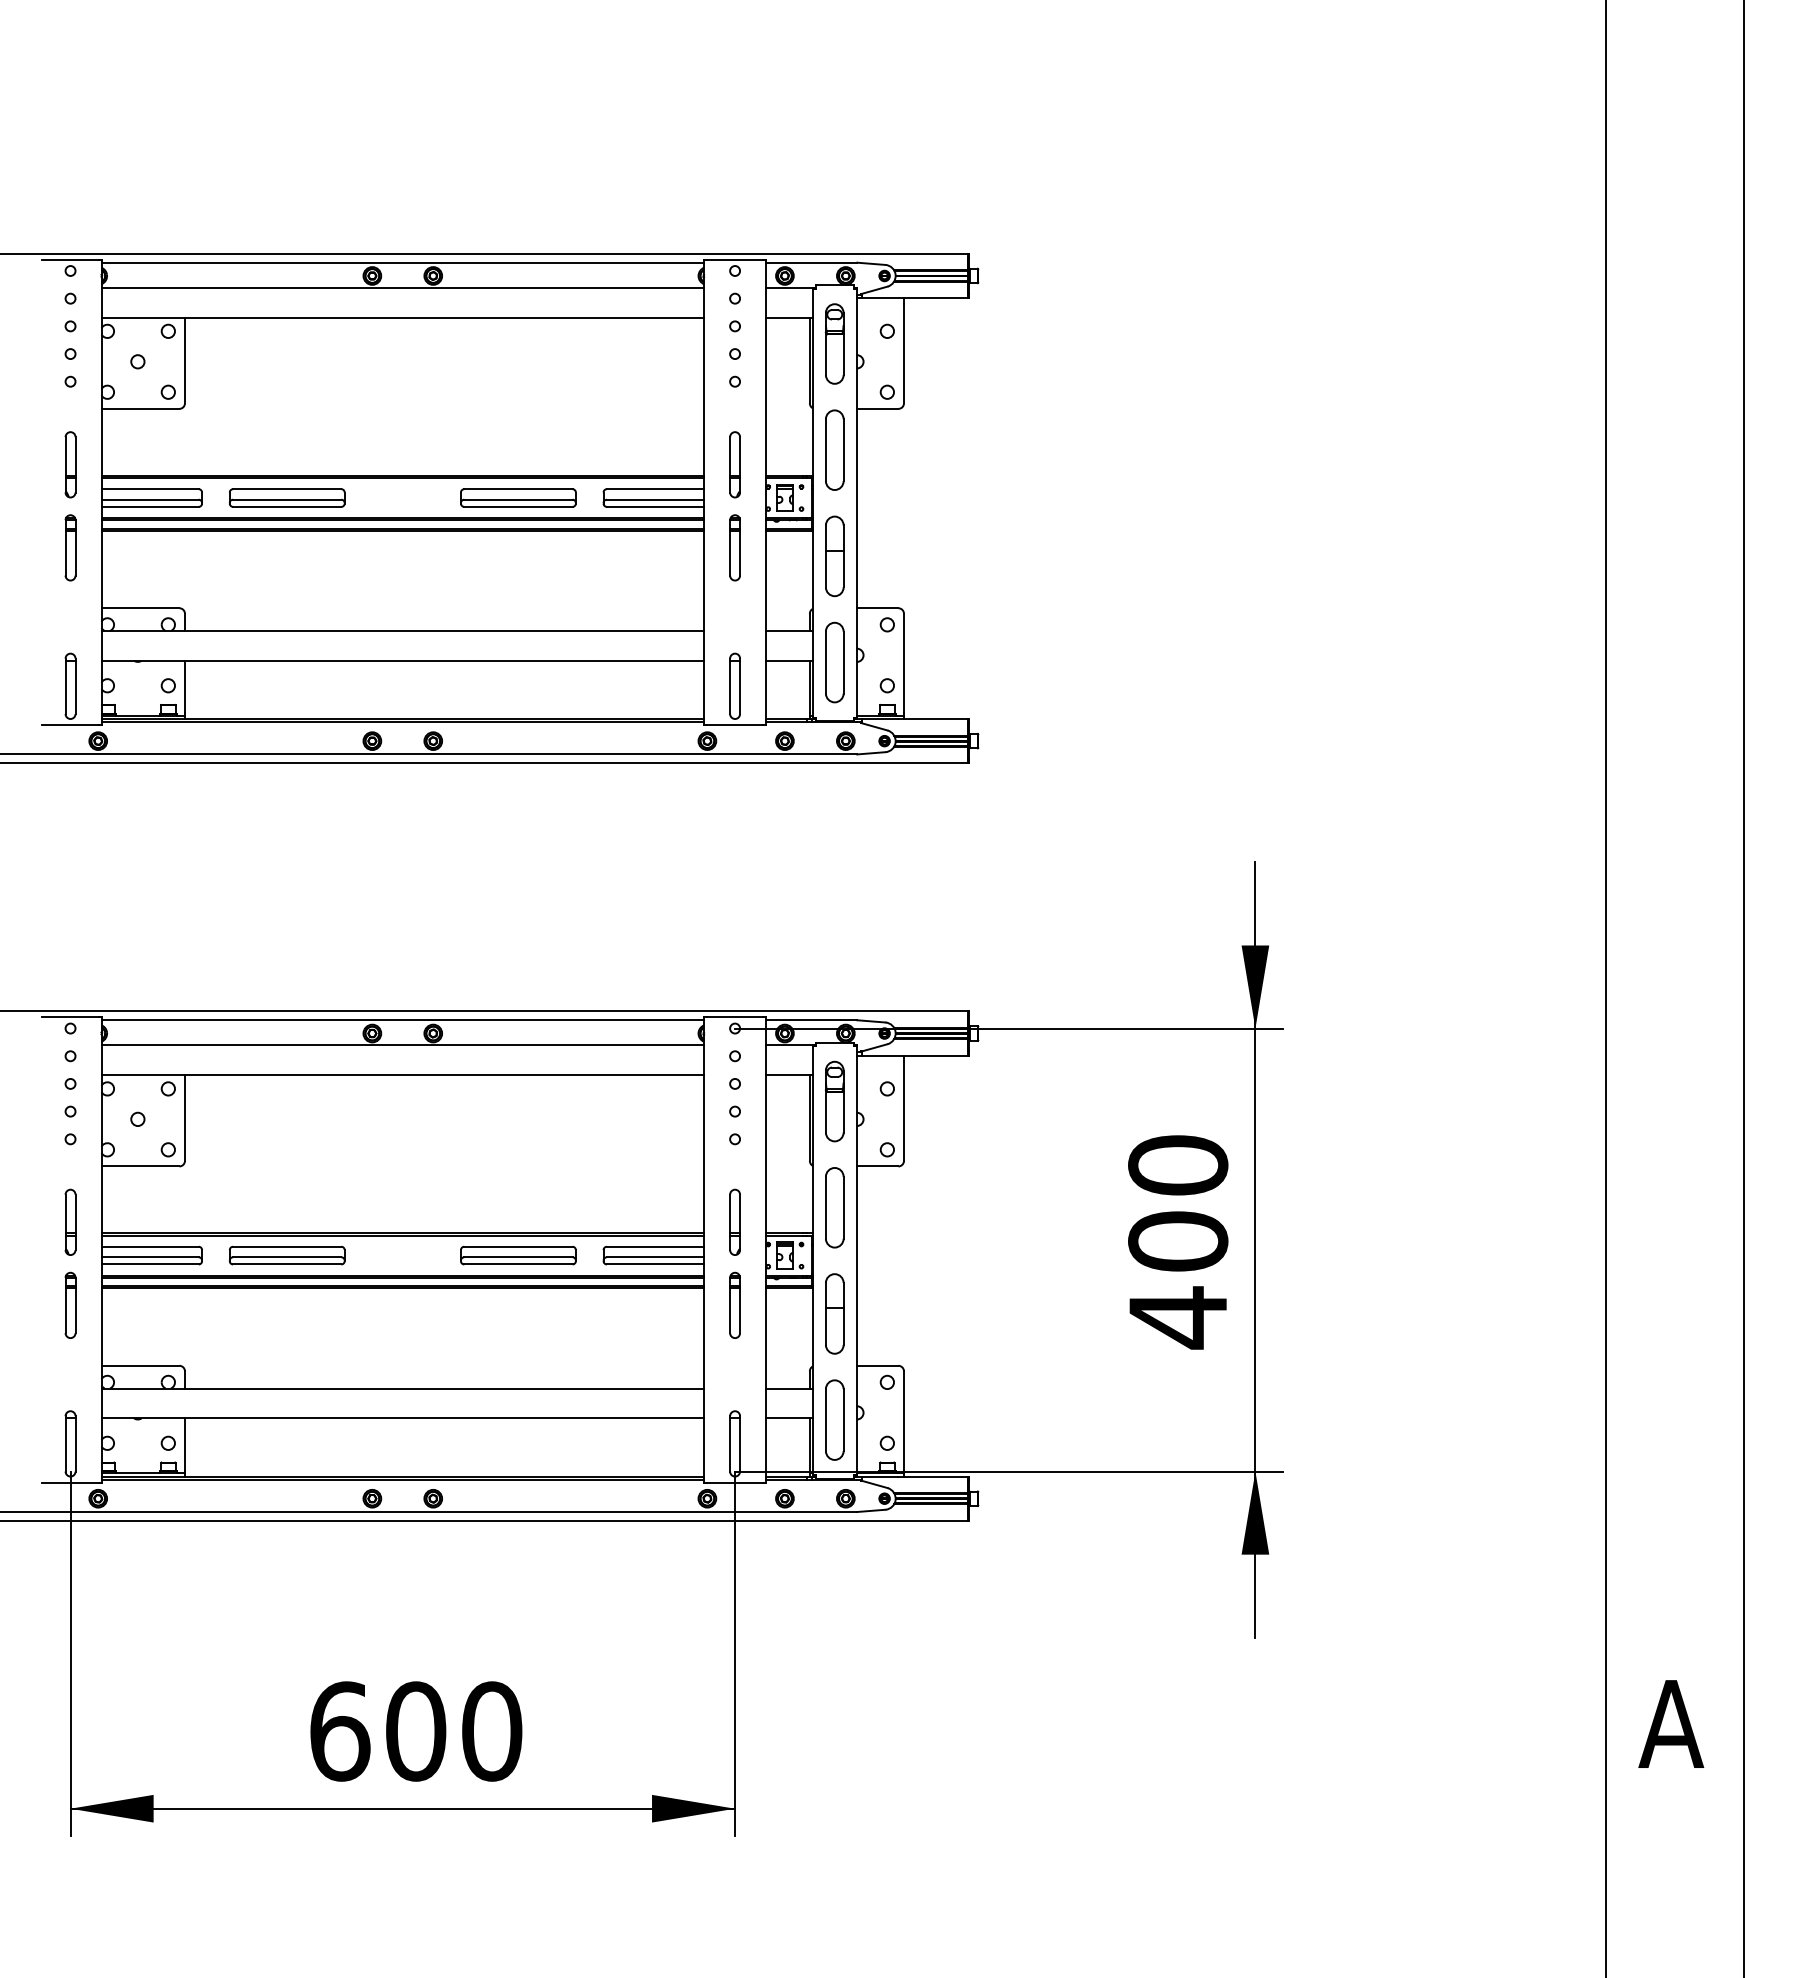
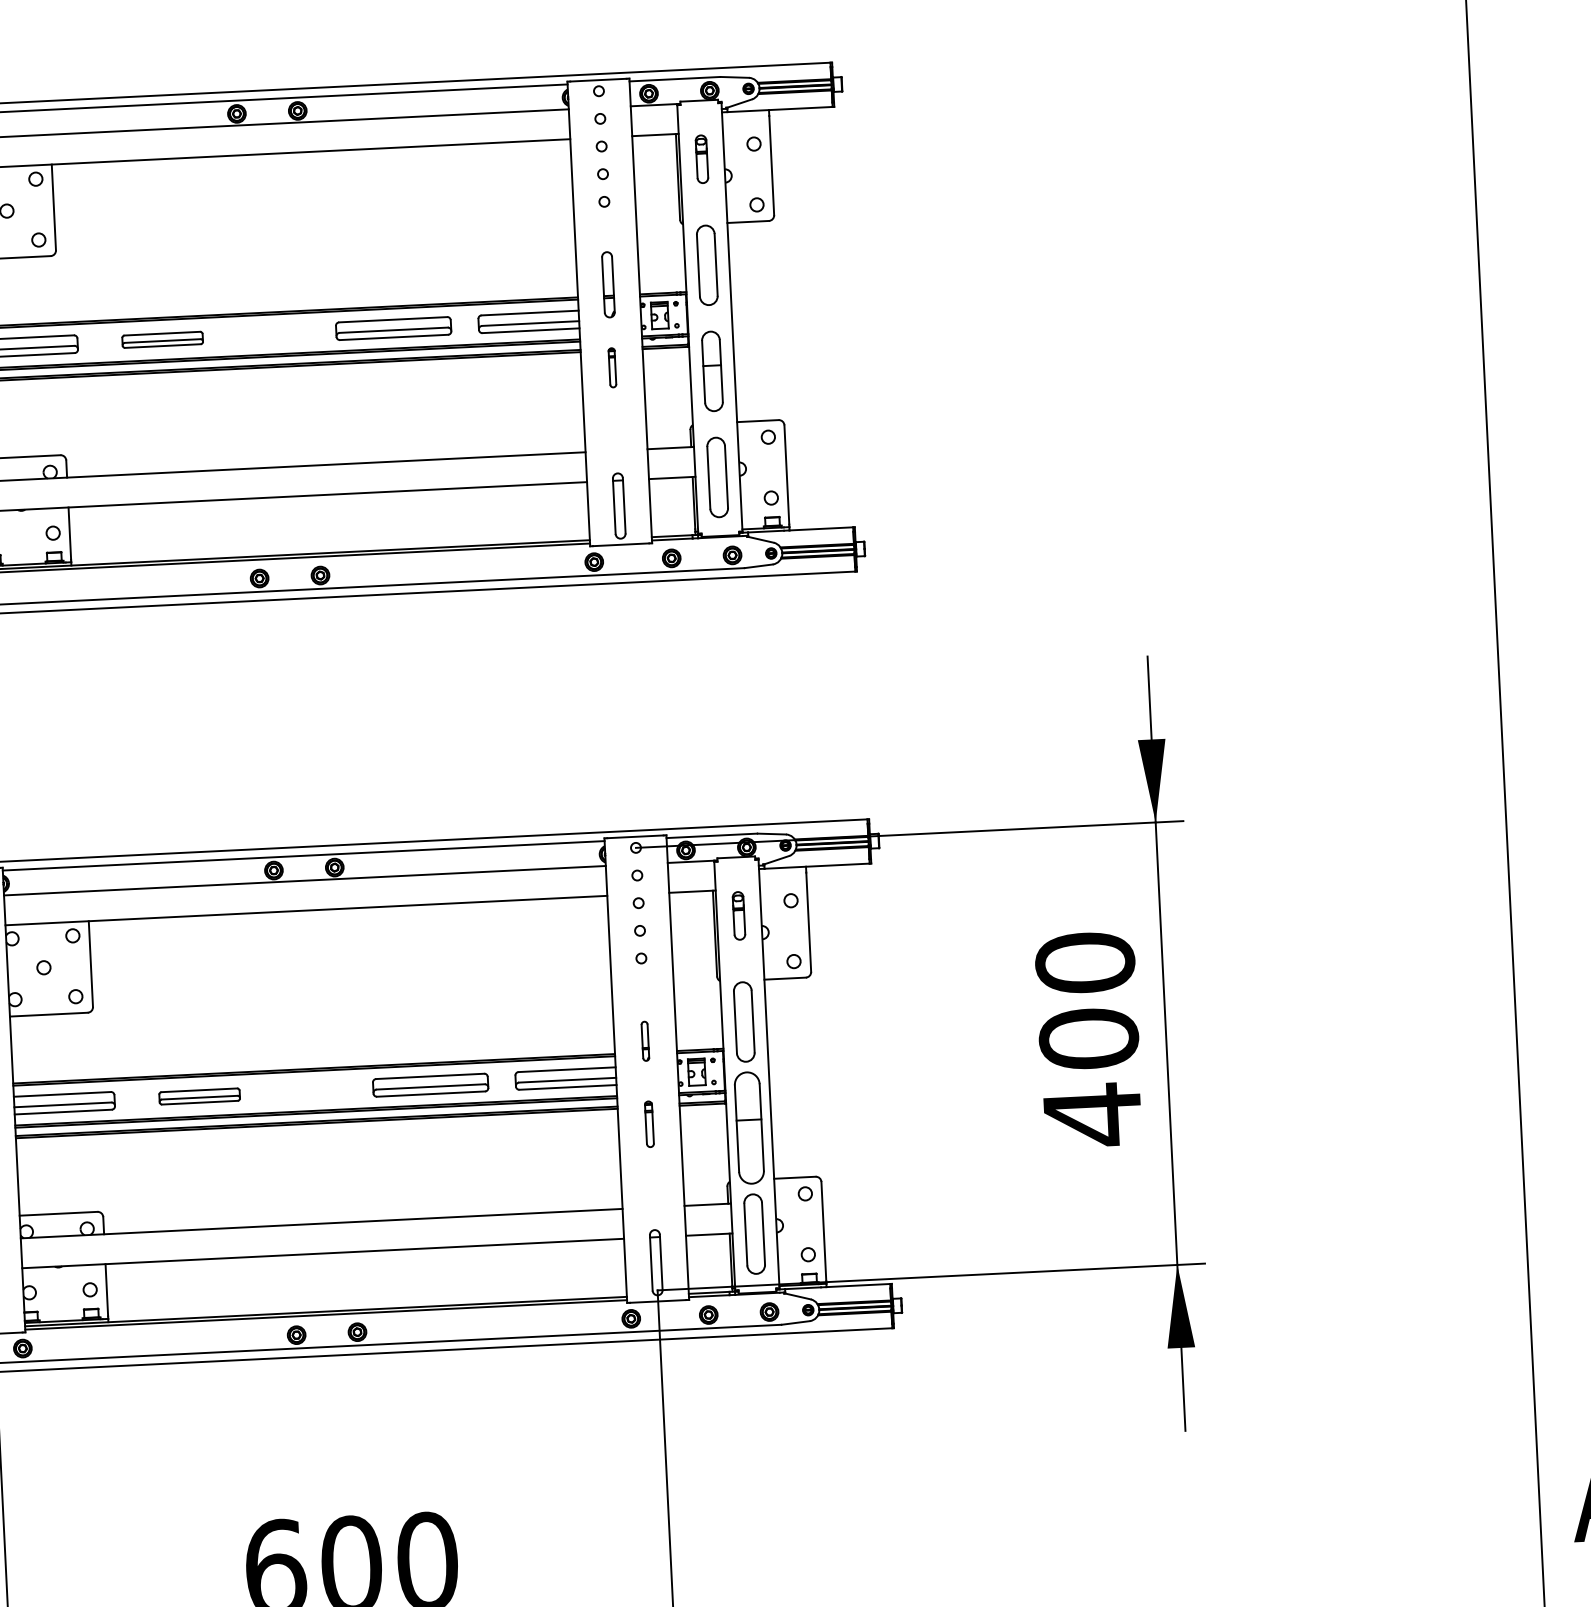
part: (834, 343) -> (701, 158), size x0.6
part: (286, 497) -> (161, 339), size x0.7
part: (734, 547) -> (611, 367), size x0.6
part: (834, 1101) -> (738, 915), size x0.6
part: (734, 1221) -> (644, 1040), size x0.6
part: (286, 1255) -> (199, 1096), size x0.7
part: (734, 1304) -> (648, 1123), size x0.7
part: (834, 1313) -> (749, 1127), size x1.4

